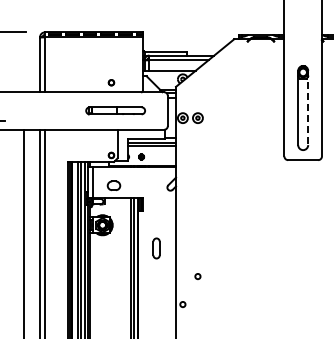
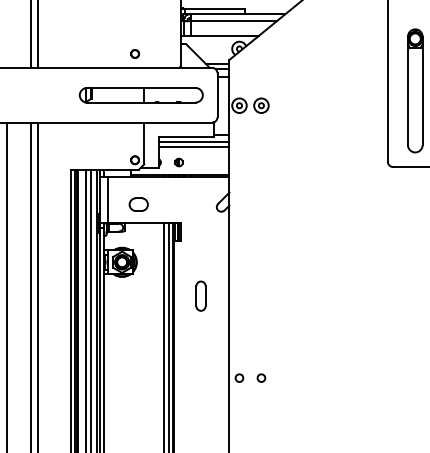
line: (308, 108) -> (423, 91), dashed -> solid
part: (115, 110) -> (140, 94), size x1.43
circle: (197, 276) -> (260, 378), moved

